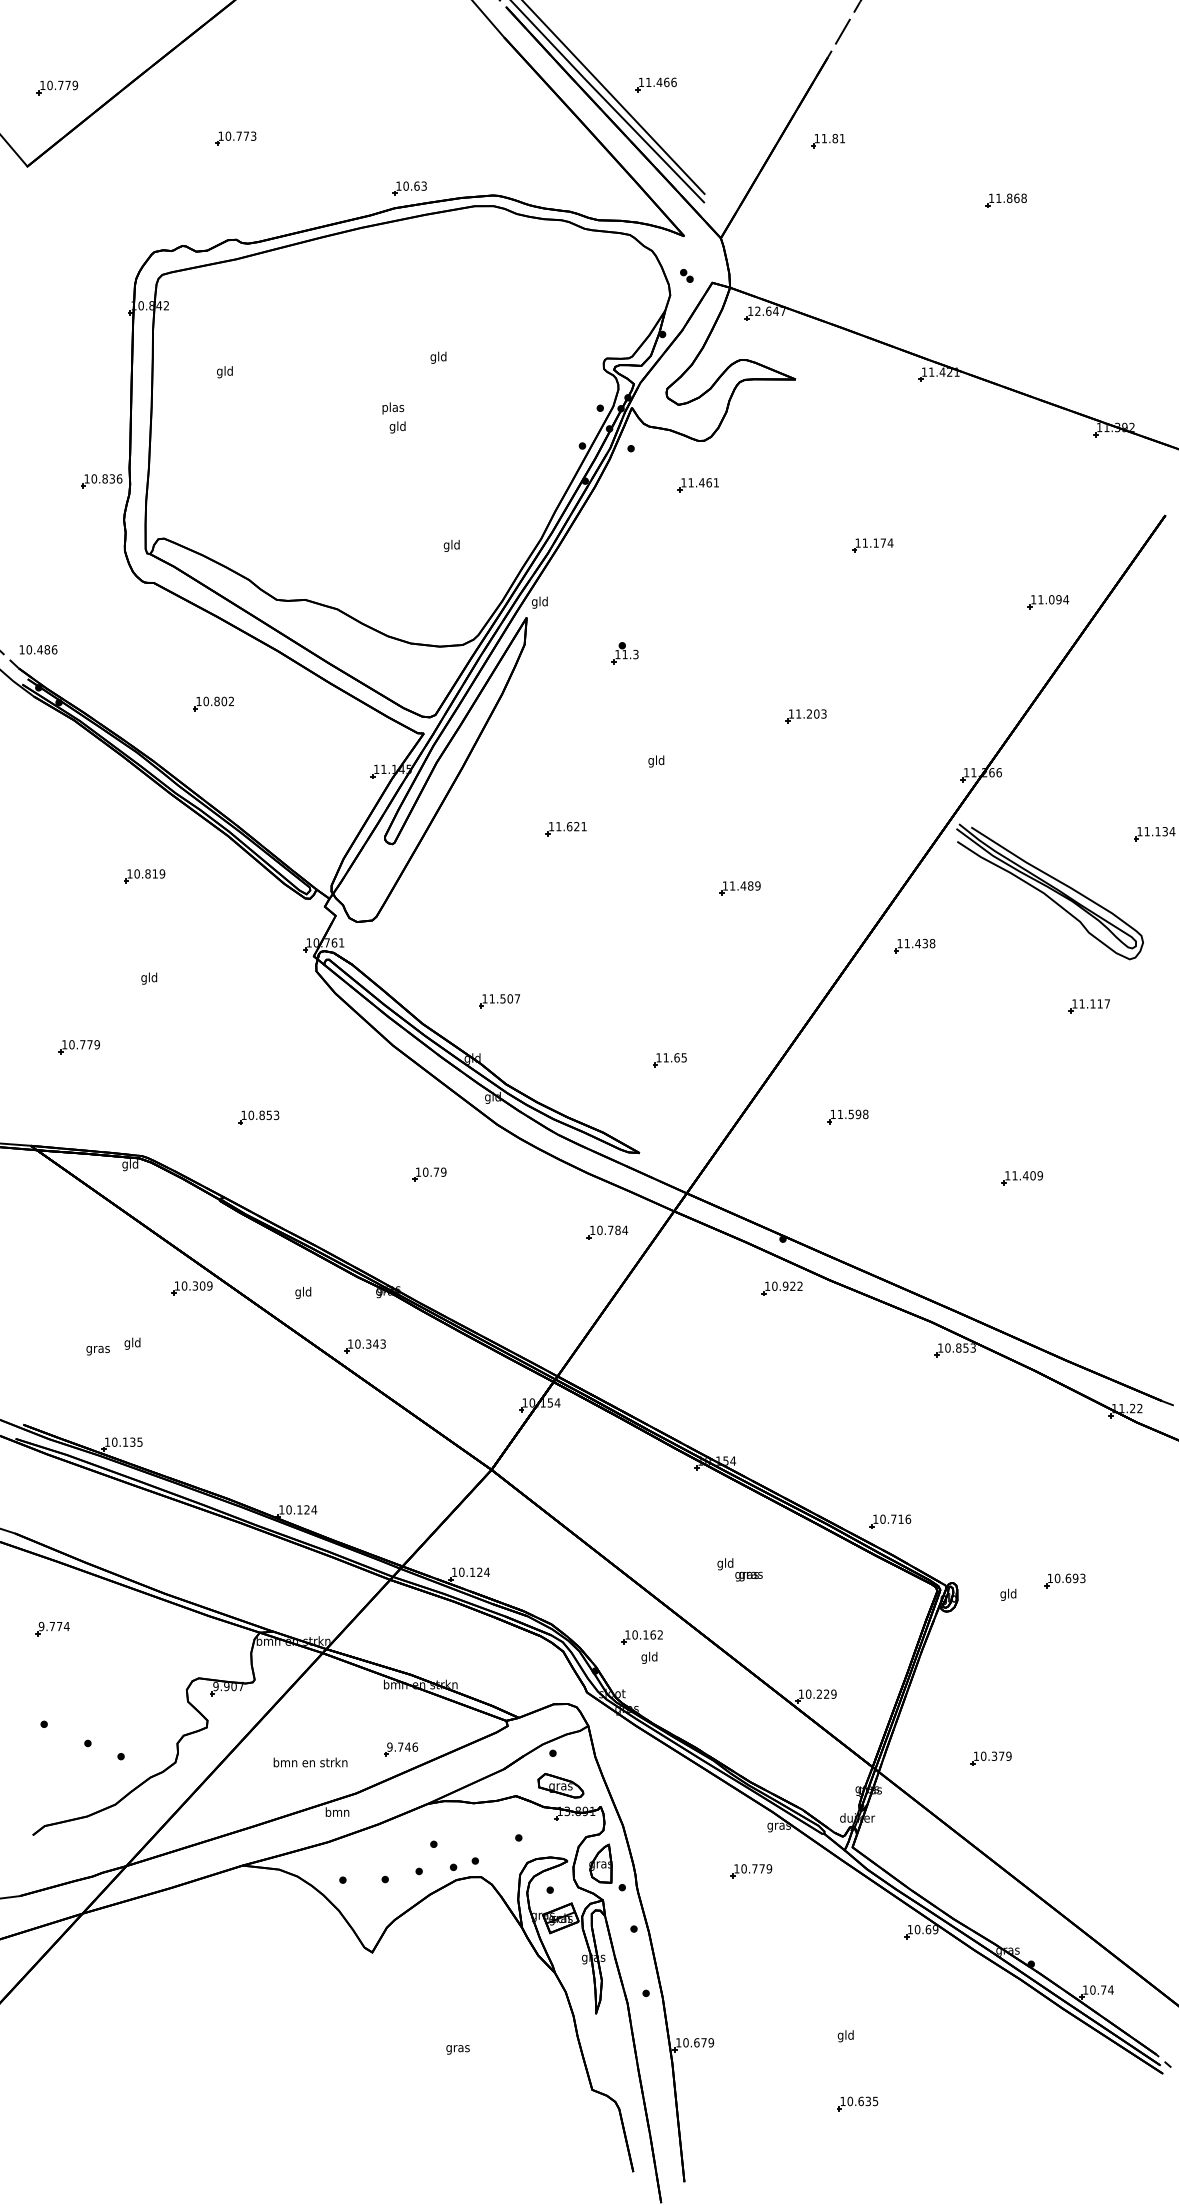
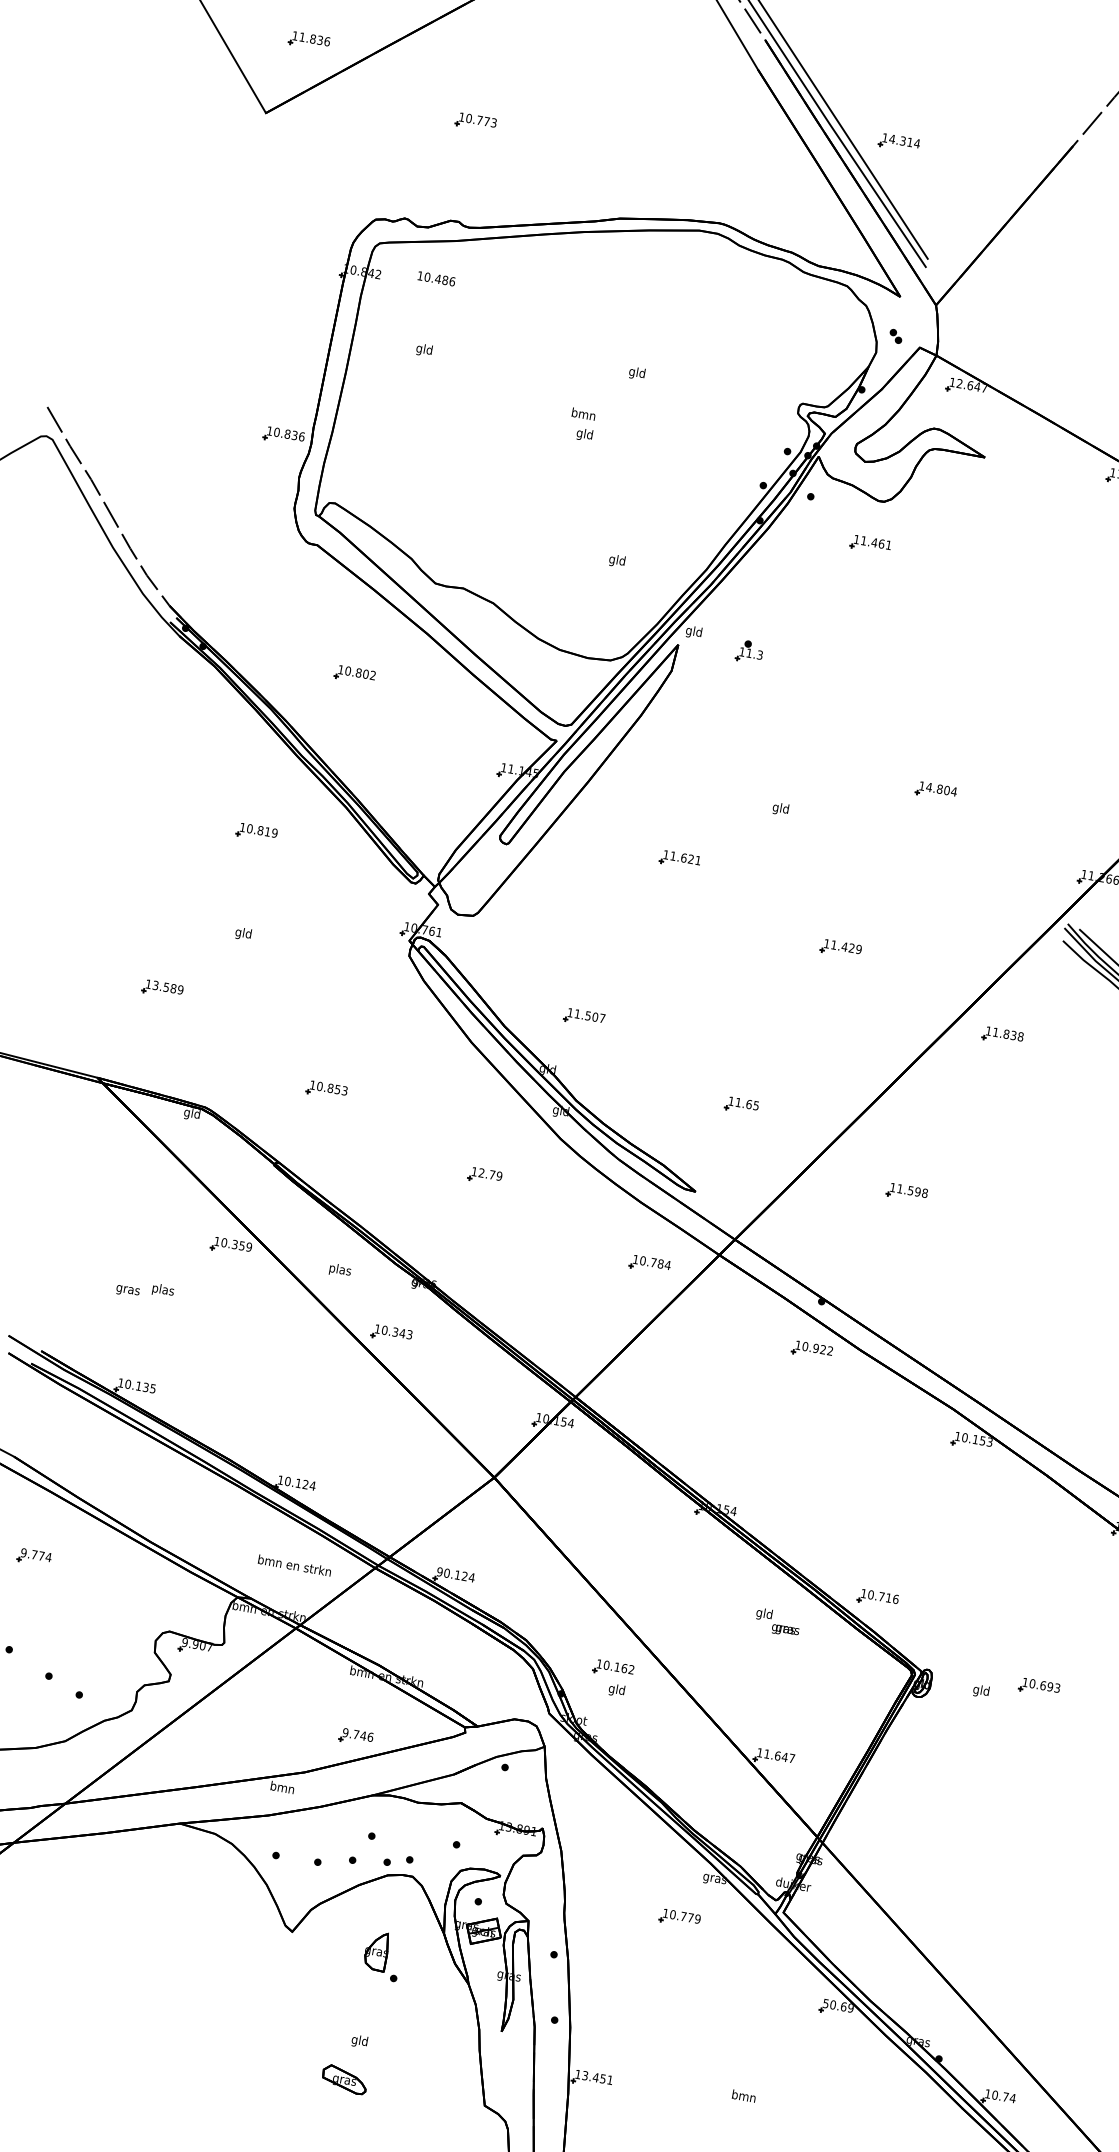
text: (660, 82) -> (903, 141), 11.466 -> 14.314
text: (62, 85) -> (314, 39), 10.779 -> 11.836
part: (827, 141) -> (1057, 228), removed
part: (409, 188) -> (638, 201), removed
text: (392, 408) -> (582, 415), plas -> bmn
part: (872, 545) -> (1031, 634), removed
text: (38, 649) -> (436, 278), moved
part: (624, 653) -> (748, 652), moved
text: (810, 713) -> (940, 788), 11.203 -> 14.804
text: (750, 885) -> (851, 947), 11.489 -> 11.429
text: (918, 943) -> (1006, 1034), 11.438 -> 11.838
text: (80, 1044) -> (164, 986), 10.779 -> 13.589
text: (425, 1171) -> (481, 1172), 10.79 -> 12.79
part: (1021, 1178) -> (1067, 1283), removed
text: (202, 1285) -> (242, 1245), 10.309 -> 10.359
text: (303, 1292) -> (340, 1270), gld -> plas
text: (132, 1343) -> (162, 1290), gld -> plas
text: (958, 1347) -> (975, 1439), 10.853 -> 10.153
text: (739, 1569) -> (777, 1622), moved
text: (454, 1571) -> (440, 1571), 10.124 -> 90.124
text: (820, 1693) -> (778, 1755), 10.229 -> 11.647
part: (990, 1758) -> (934, 1849), removed
text: (310, 1762) -> (294, 1565), moved
part: (560, 1785) -> (344, 2079), moved
part: (607, 1867) -> (382, 1956), moved
text: (909, 1929) -> (825, 2003), 10.69 -> 50.69
text: (845, 2036) -> (743, 2097), gld -> bmn
text: (698, 2042) -> (597, 2077), 10.679 -> 13.451
text: (457, 2048) -> (359, 2041), gras -> gld

